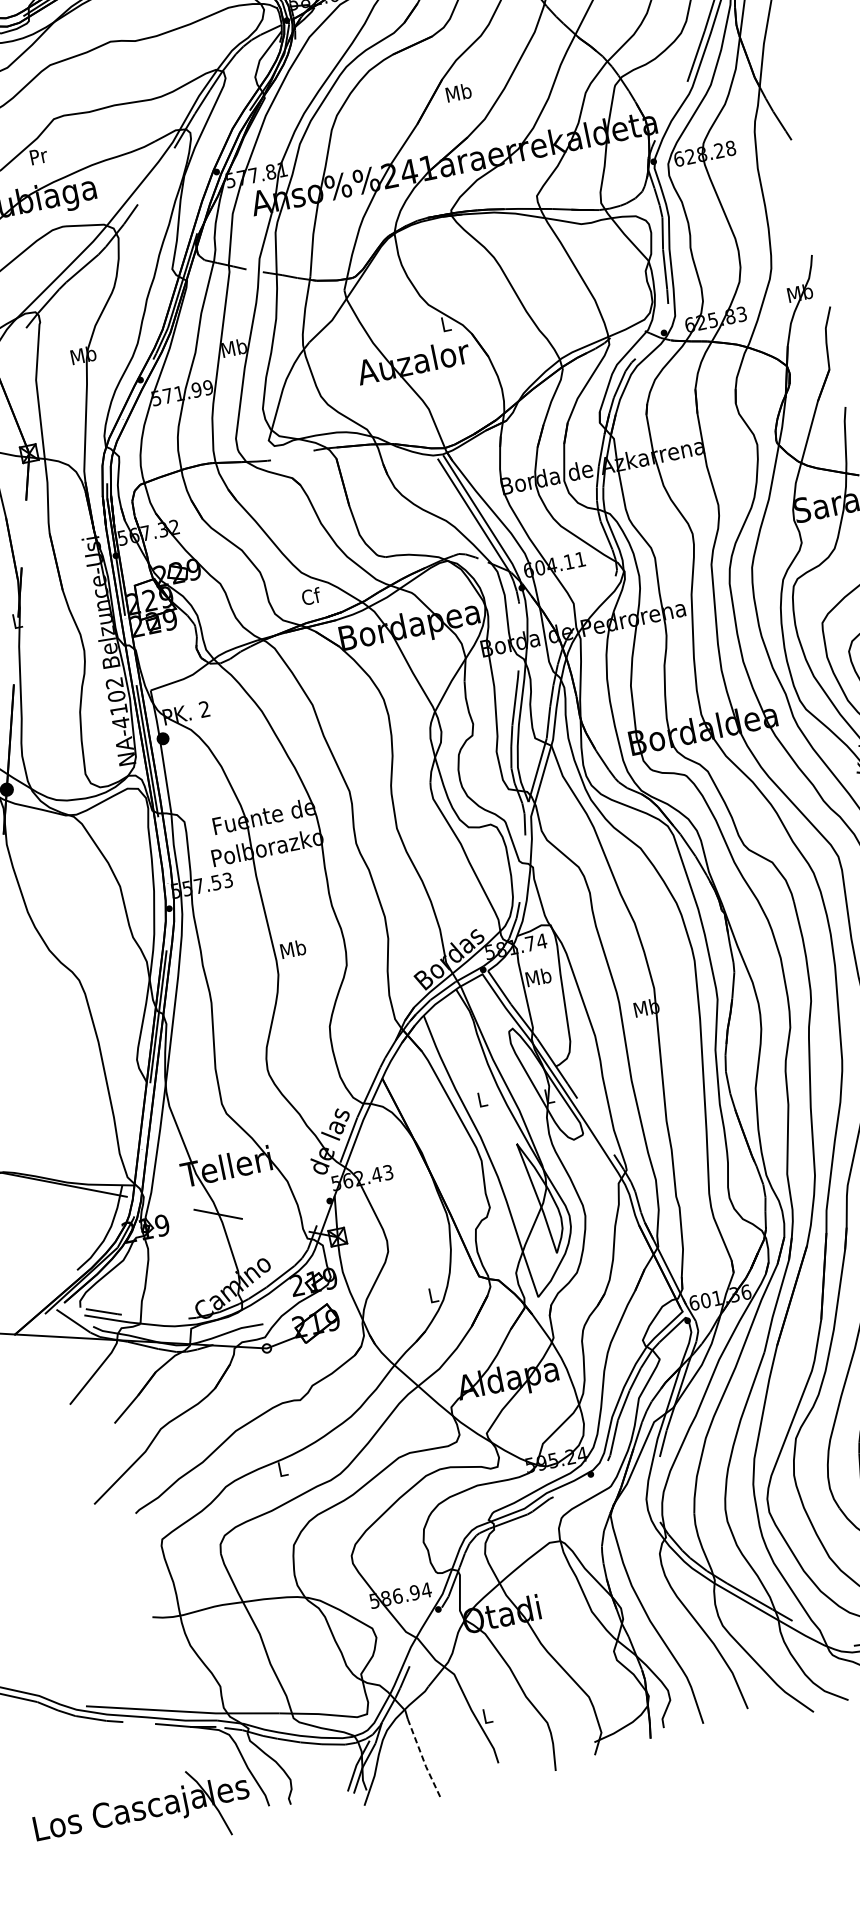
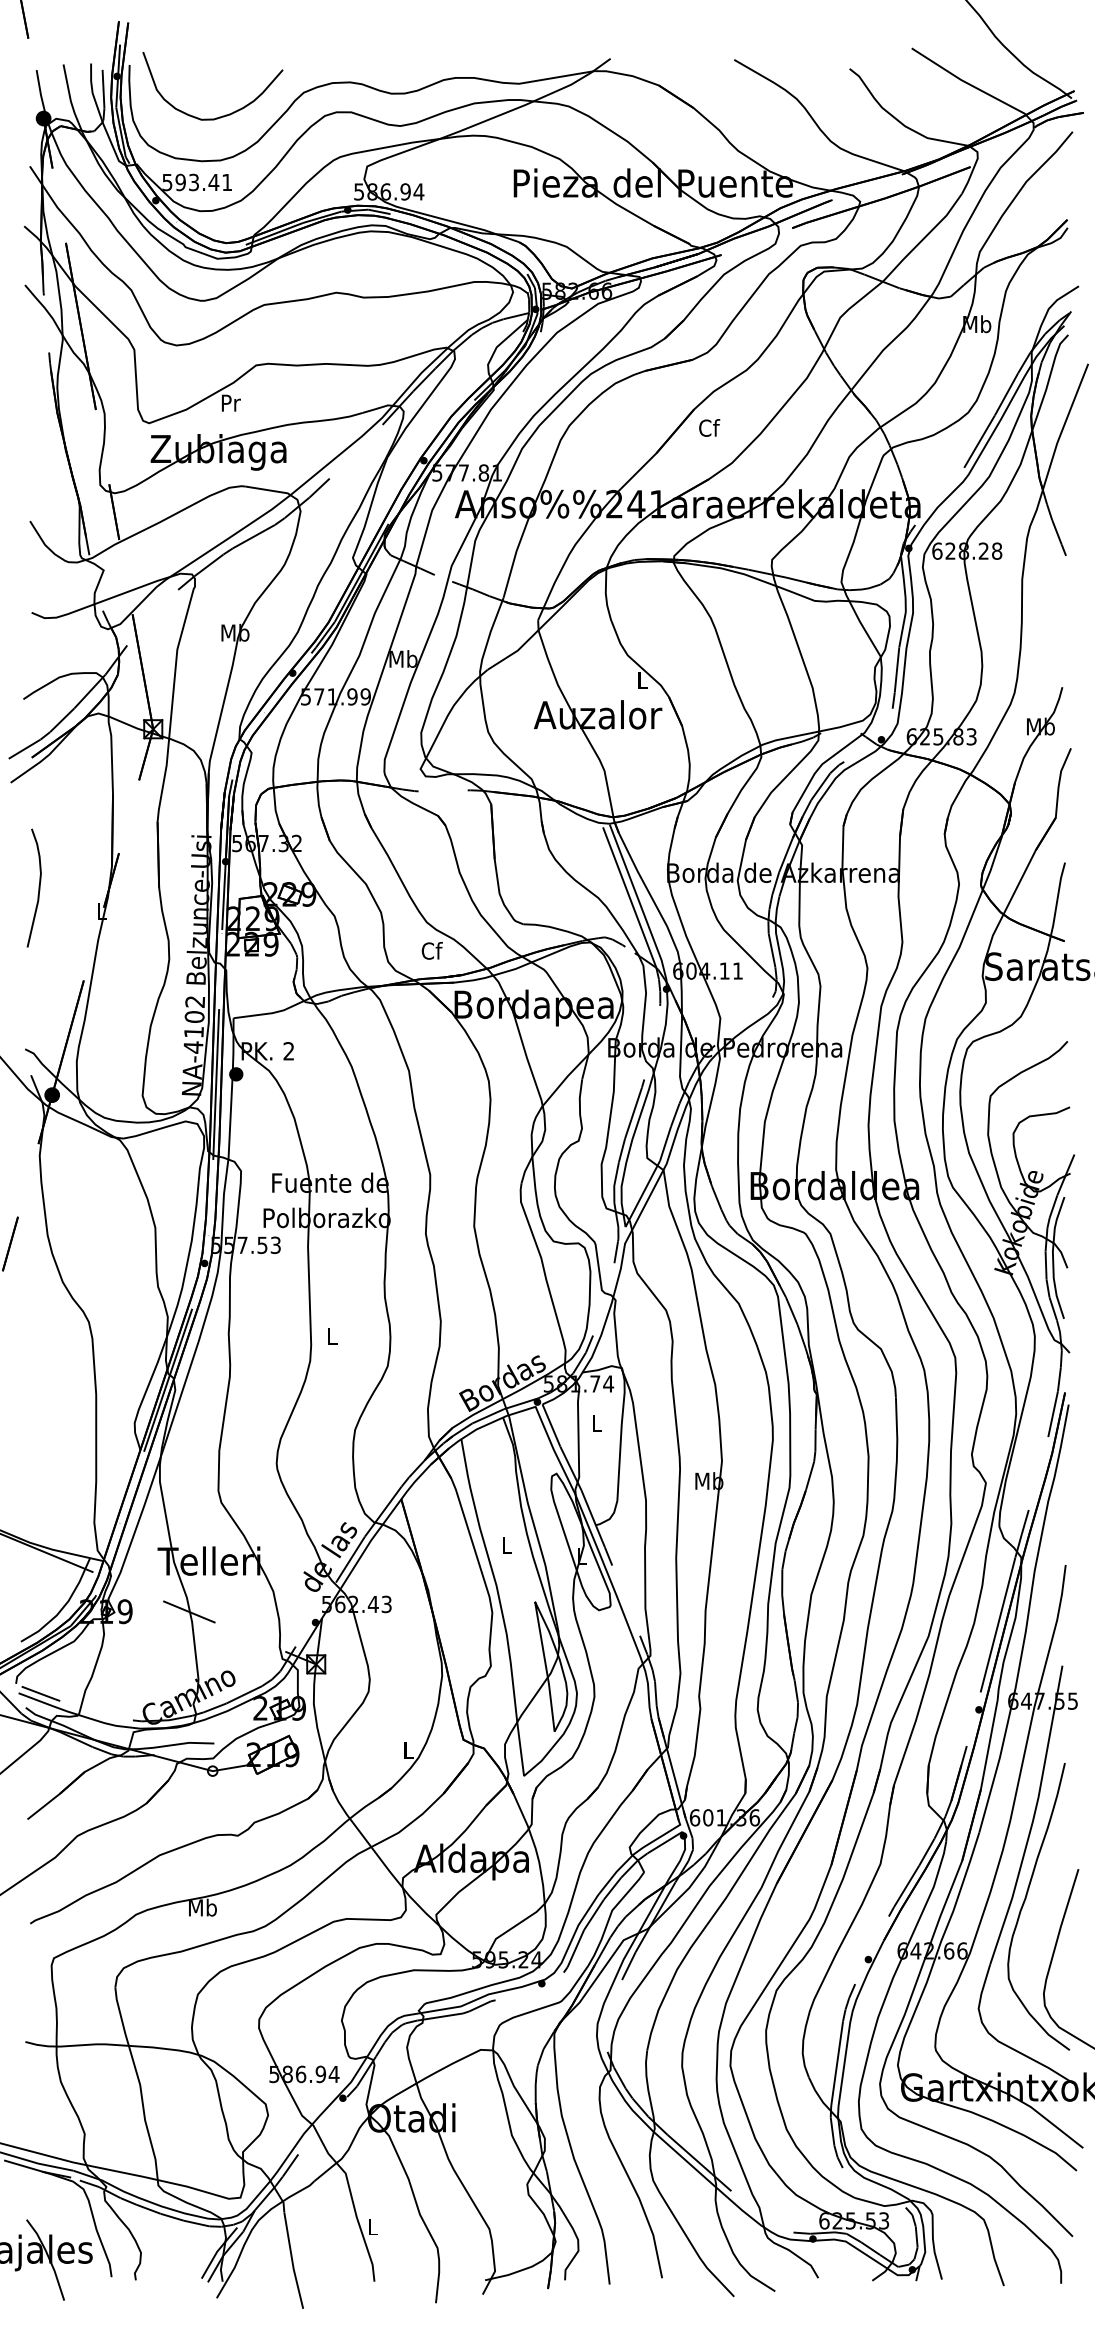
text: (458, 92) -> (709, 427), Mb -> Cf
text: (293, 949) -> (332, 1336), Mb -> L
text: (538, 977) -> (596, 1422), Mb -> L
text: (282, 1468) -> (202, 1907), L -> Mb
line: (423, 1760) -> (292, 2261), dashed -> solid

